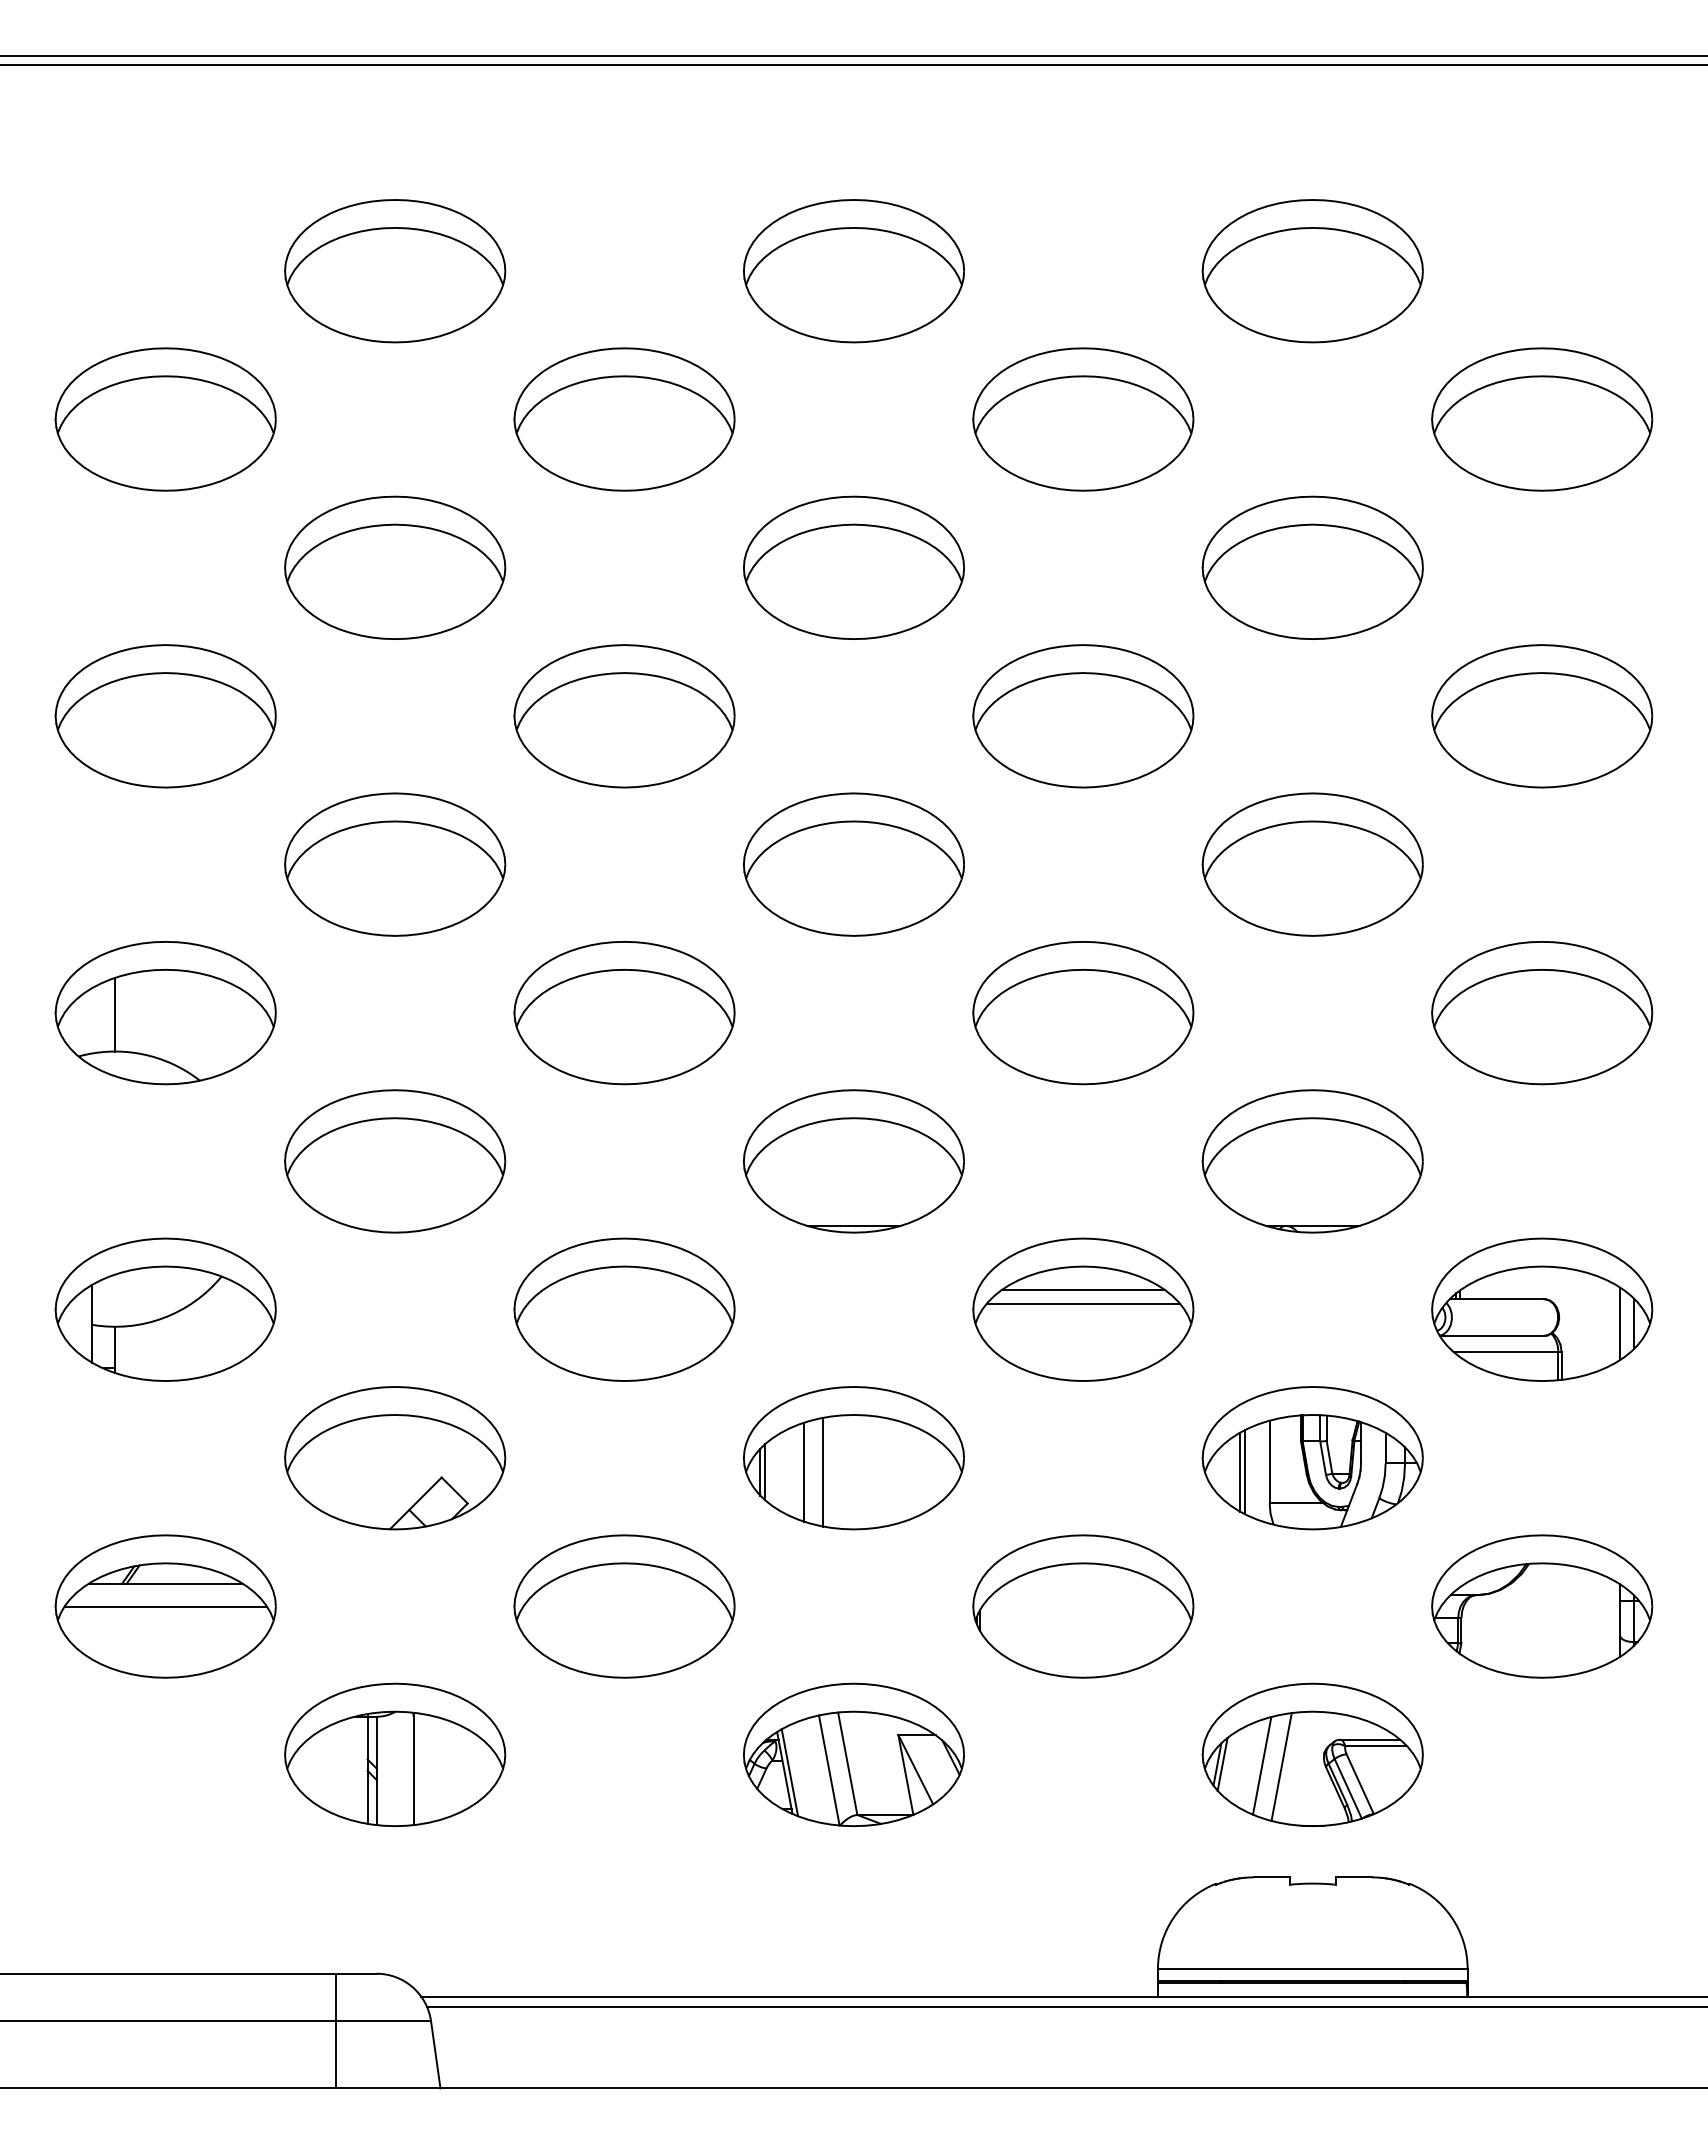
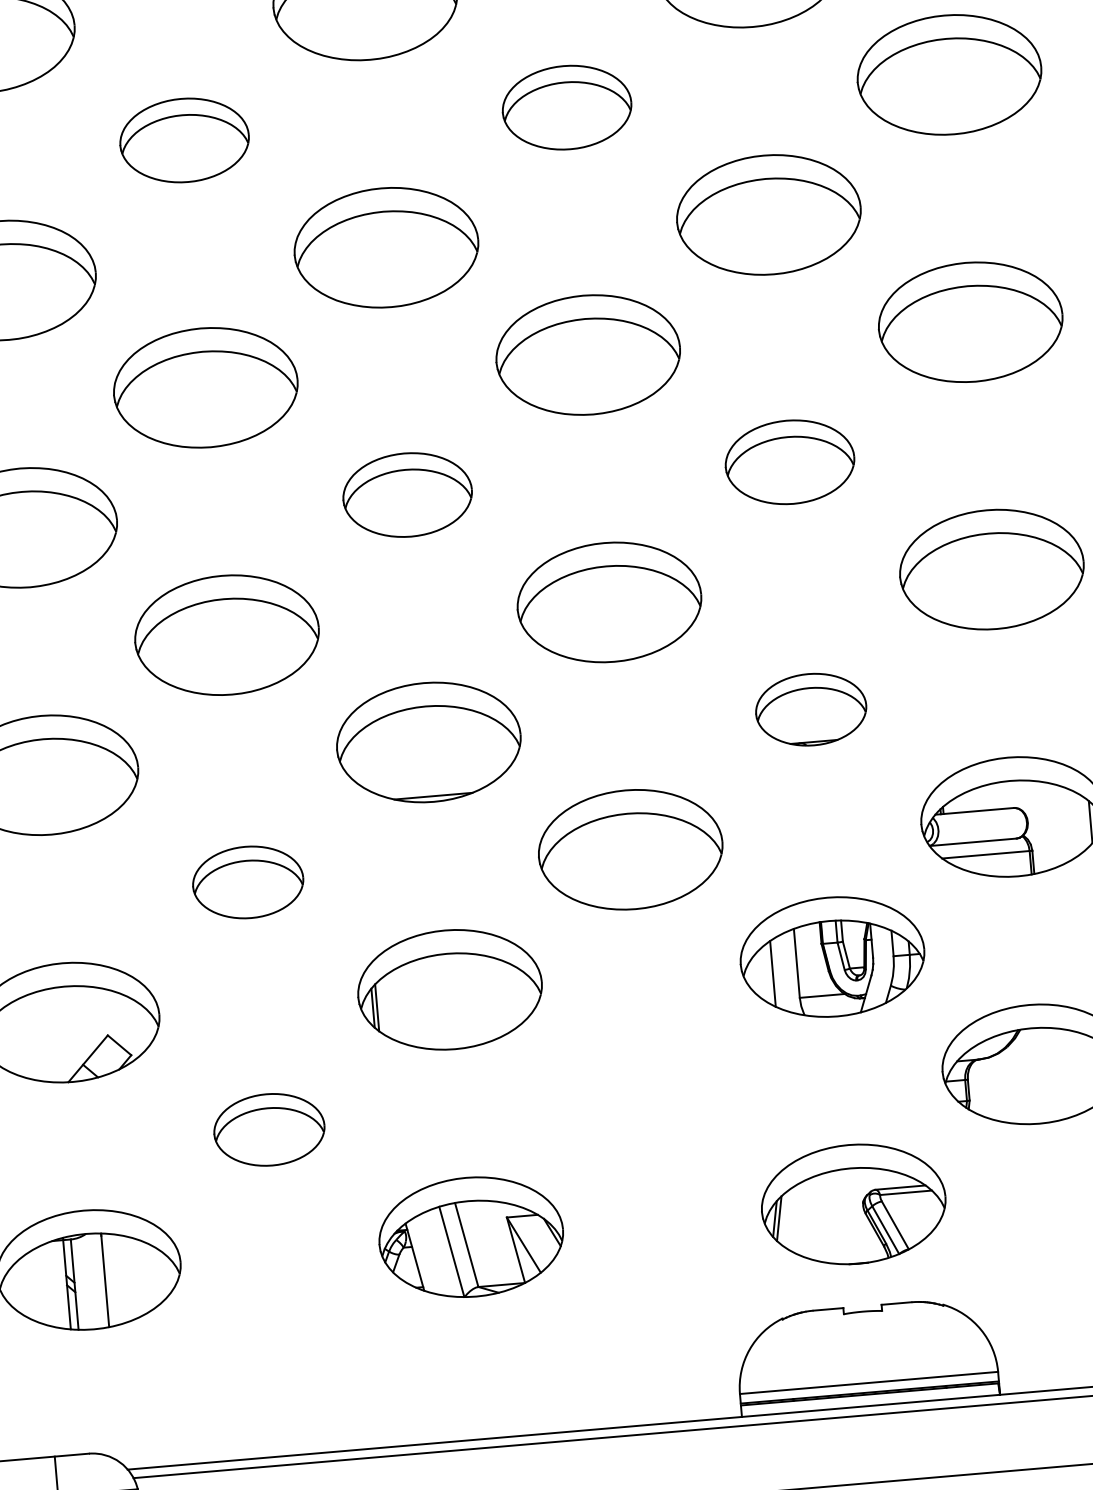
part: (624, 419) -> (184, 140), size x0.7
part: (1083, 419) -> (567, 107), size x0.7
part: (853, 864) -> (407, 495), size x0.7
part: (1312, 864) -> (789, 462), size x0.7
part: (1312, 1161) -> (811, 709), size x0.6
line: (1083, 1290) -> (629, 833), removed
line: (1083, 1303) -> (630, 844), removed
part: (624, 1309) -> (248, 882), size x0.6
line: (1620, 1323) -> (1079, 822), removed
line: (803, 1471) -> (408, 1004), removed
line: (823, 1471) -> (425, 1003), removed
line: (1245, 1472) -> (777, 973), removed
part: (624, 1606) -> (269, 1129), size x0.6
part: (1083, 1606) -> (652, 1097), removed
line: (1262, 1765) -> (812, 1216), removed
line: (1281, 1766) -> (828, 1216), removed
line: (789, 1772) -> (418, 1256), removed

